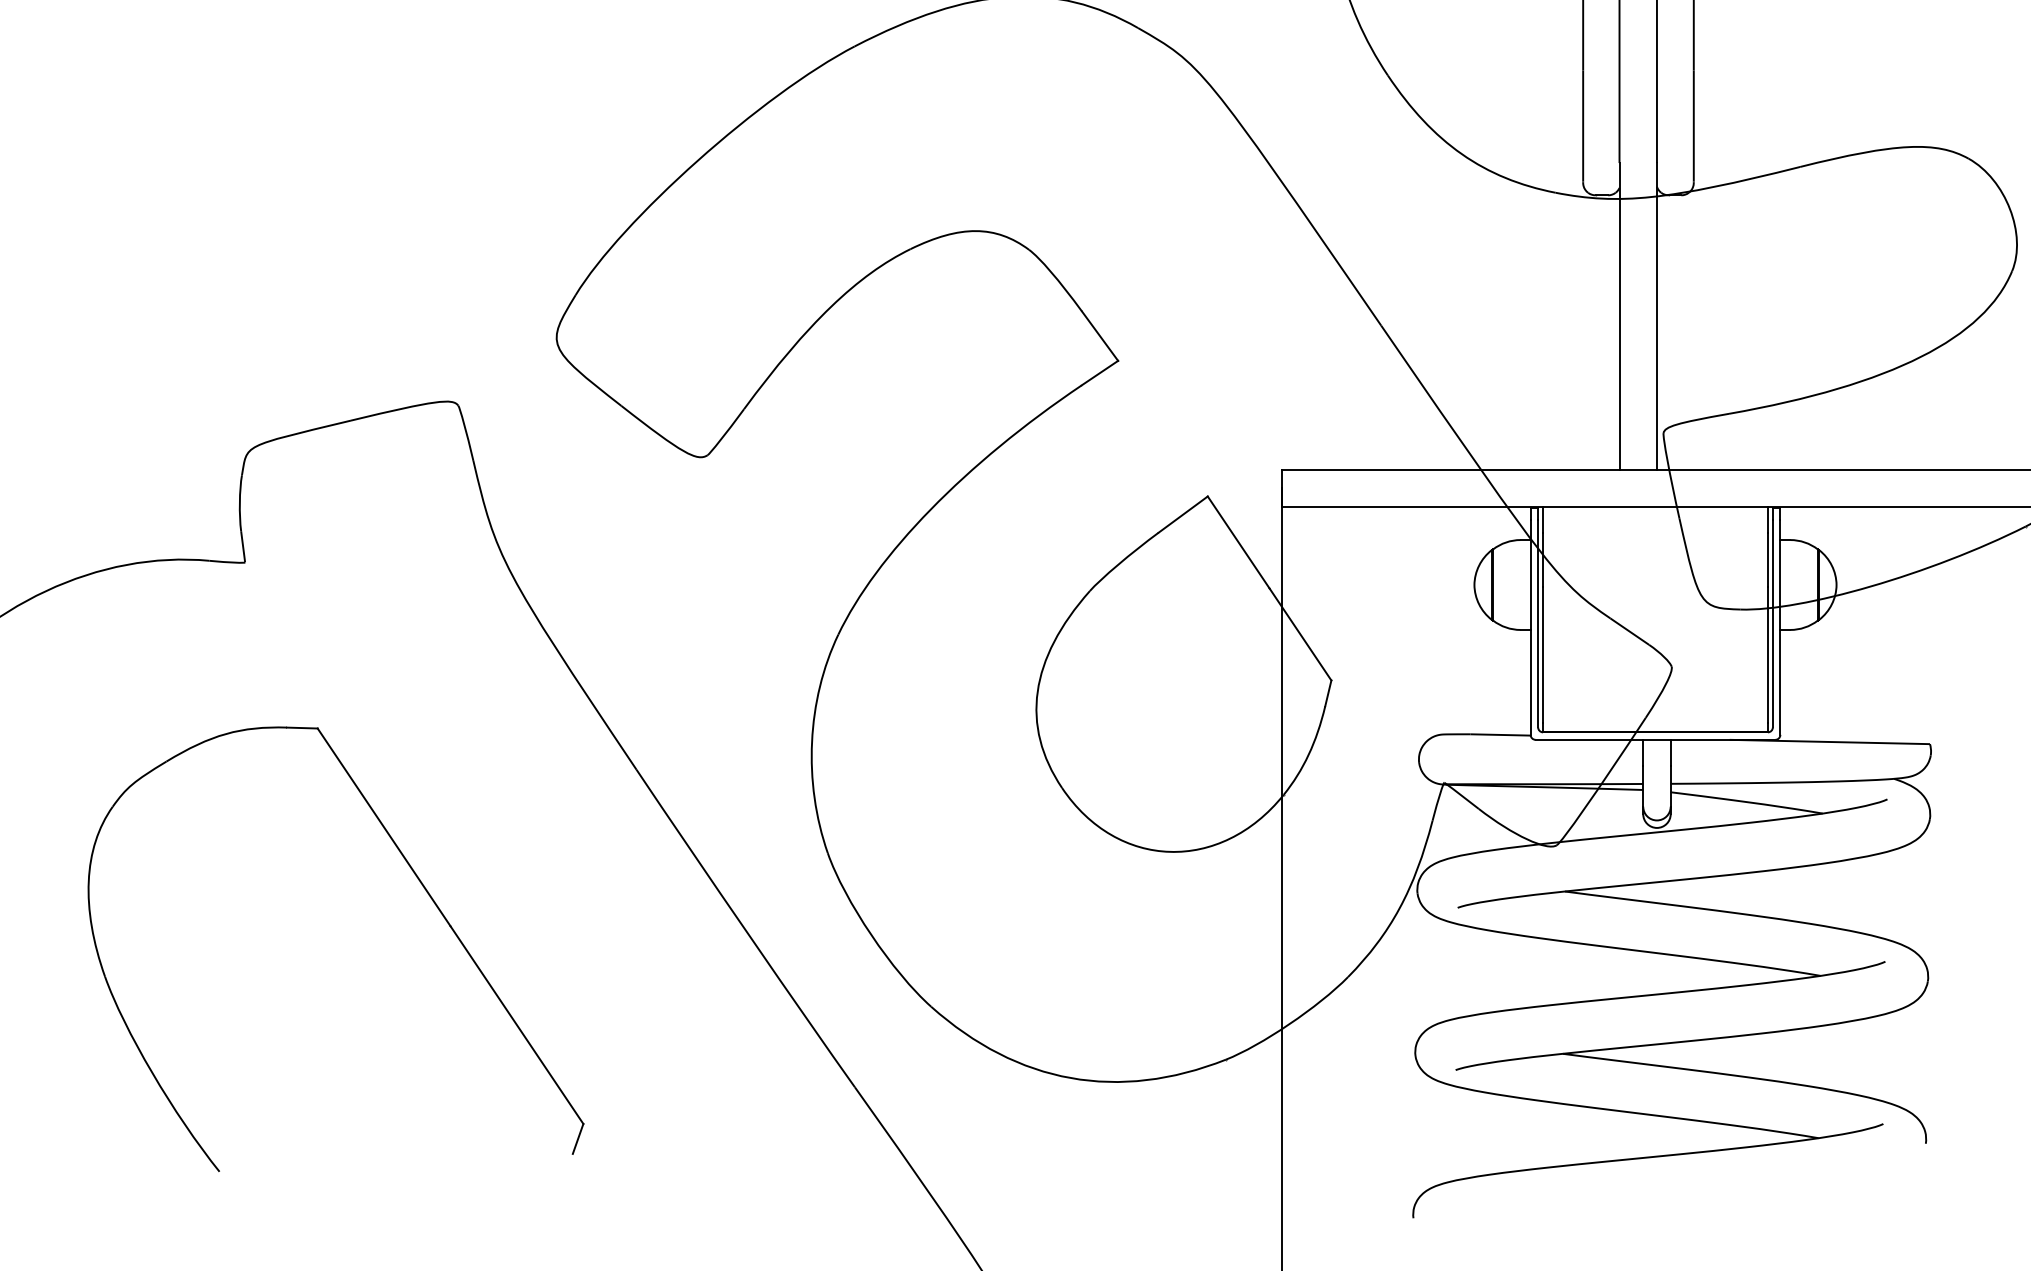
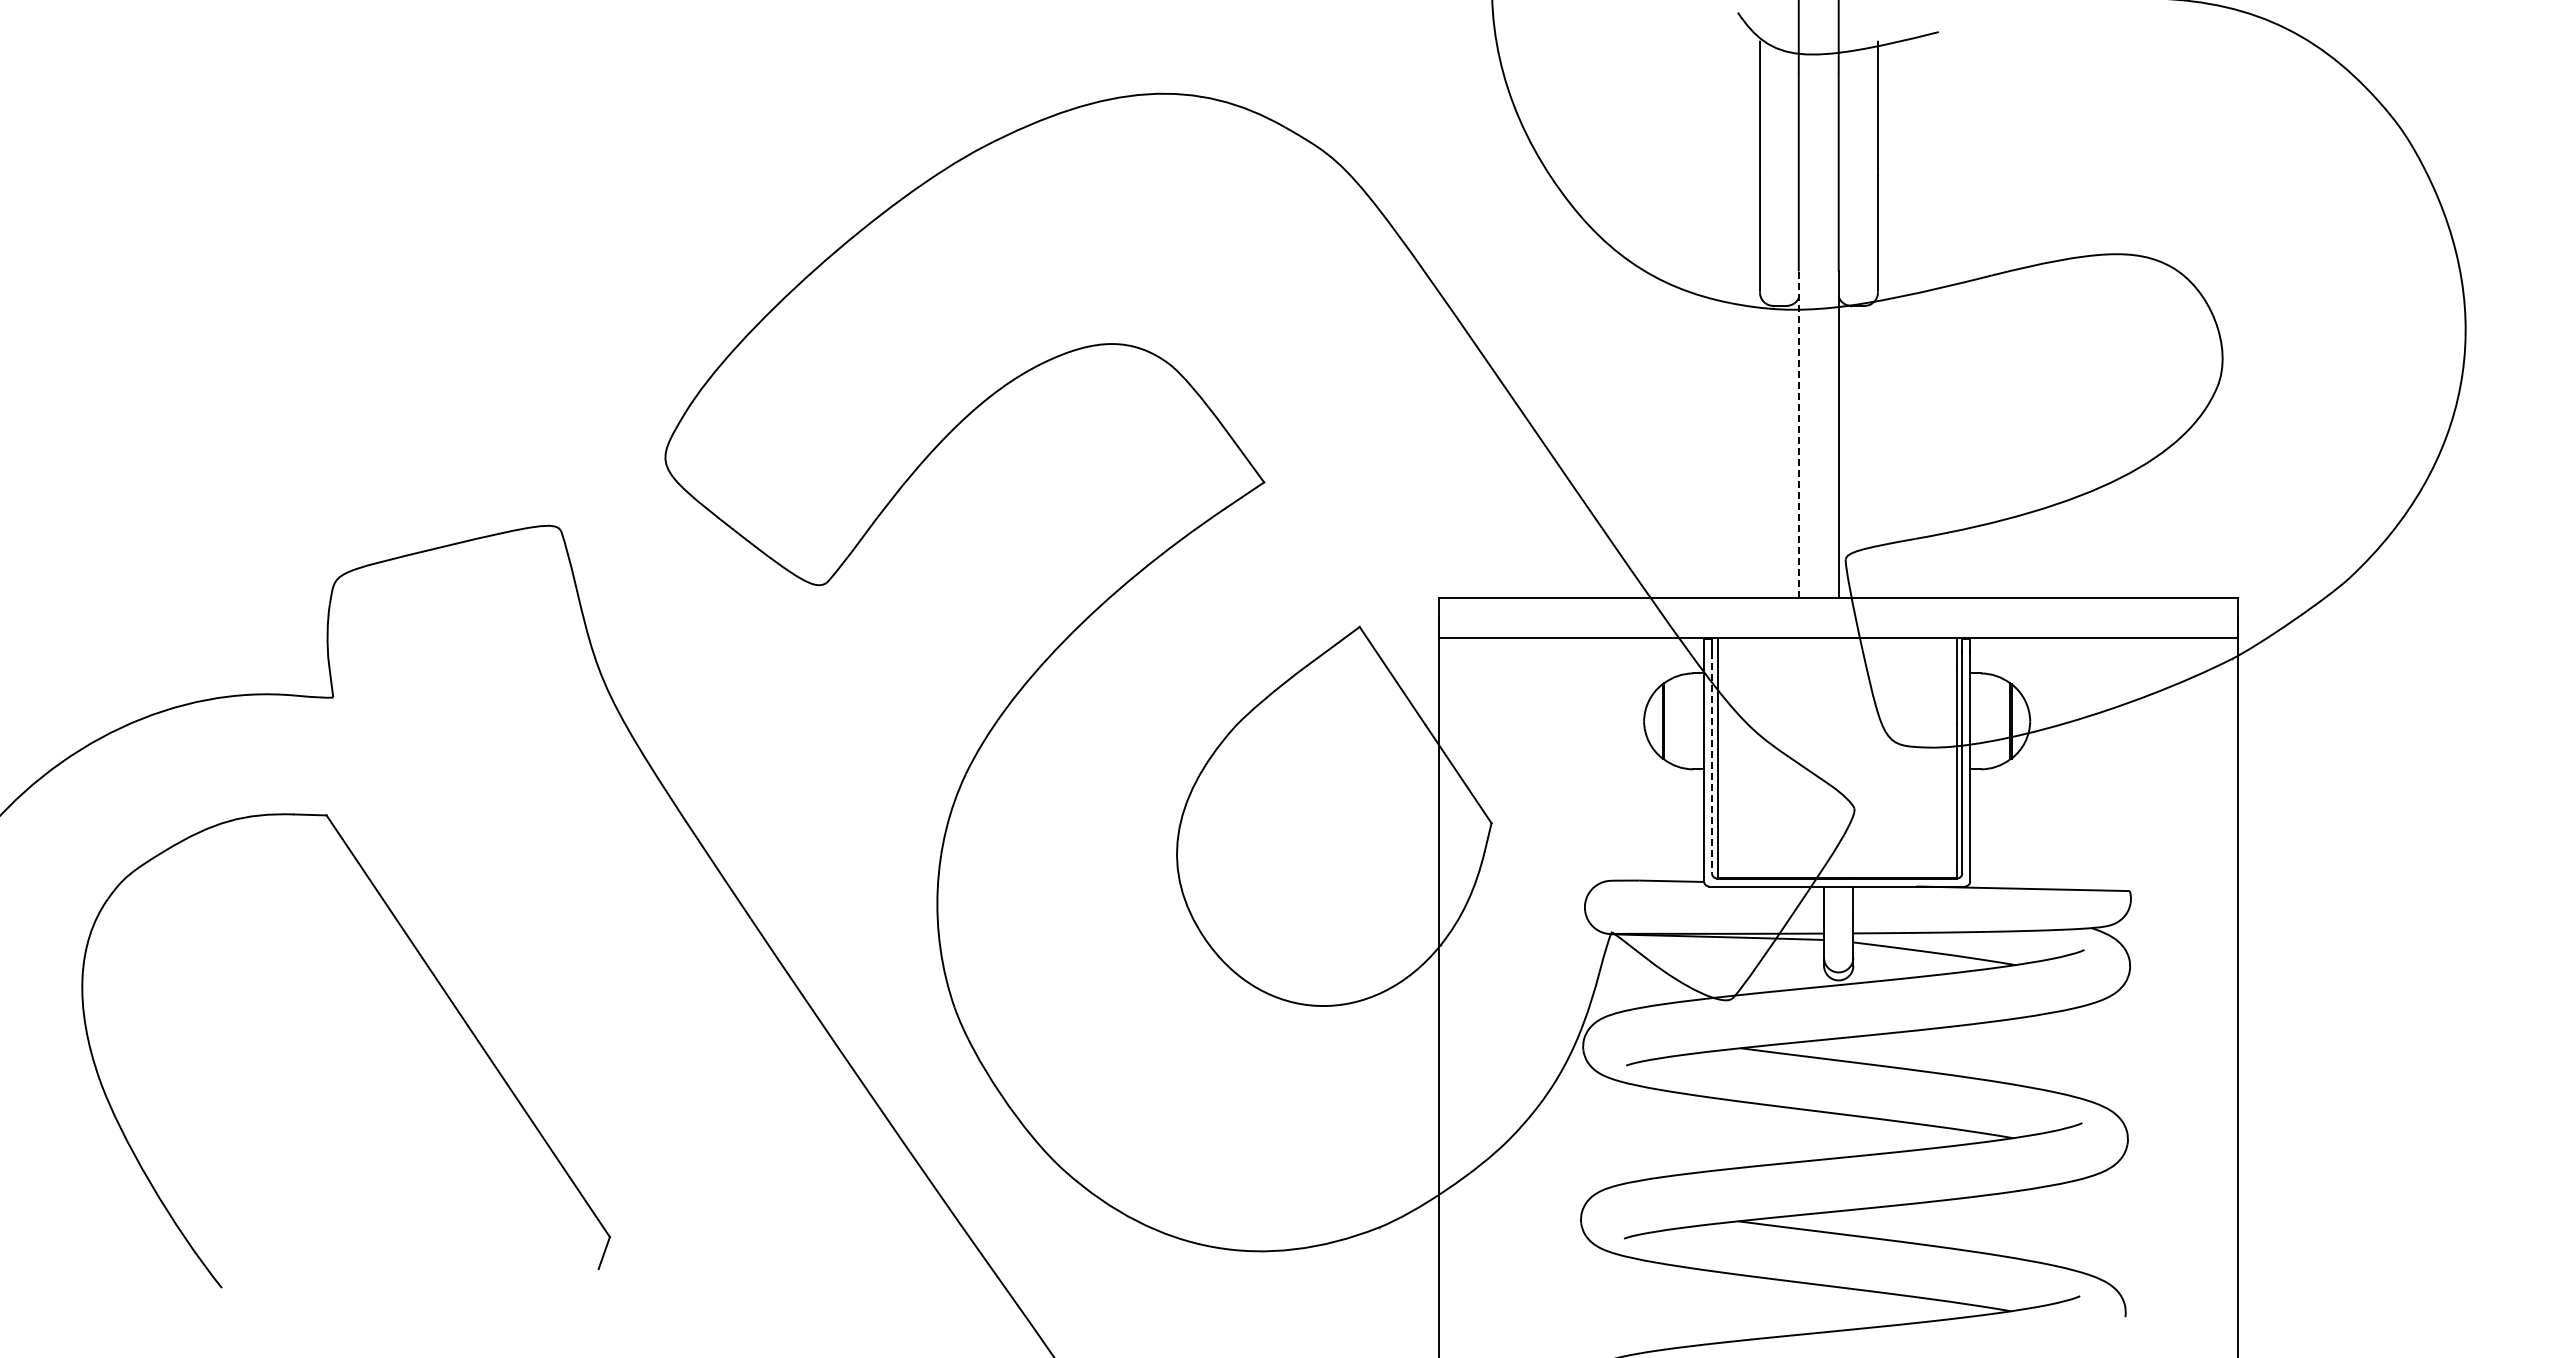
line: (1619, 315) -> (1798, 434), solid -> dashed
line: (1537, 623) -> (1711, 762), solid -> dashed
part: (425, 890) -> (441, 988), moved

